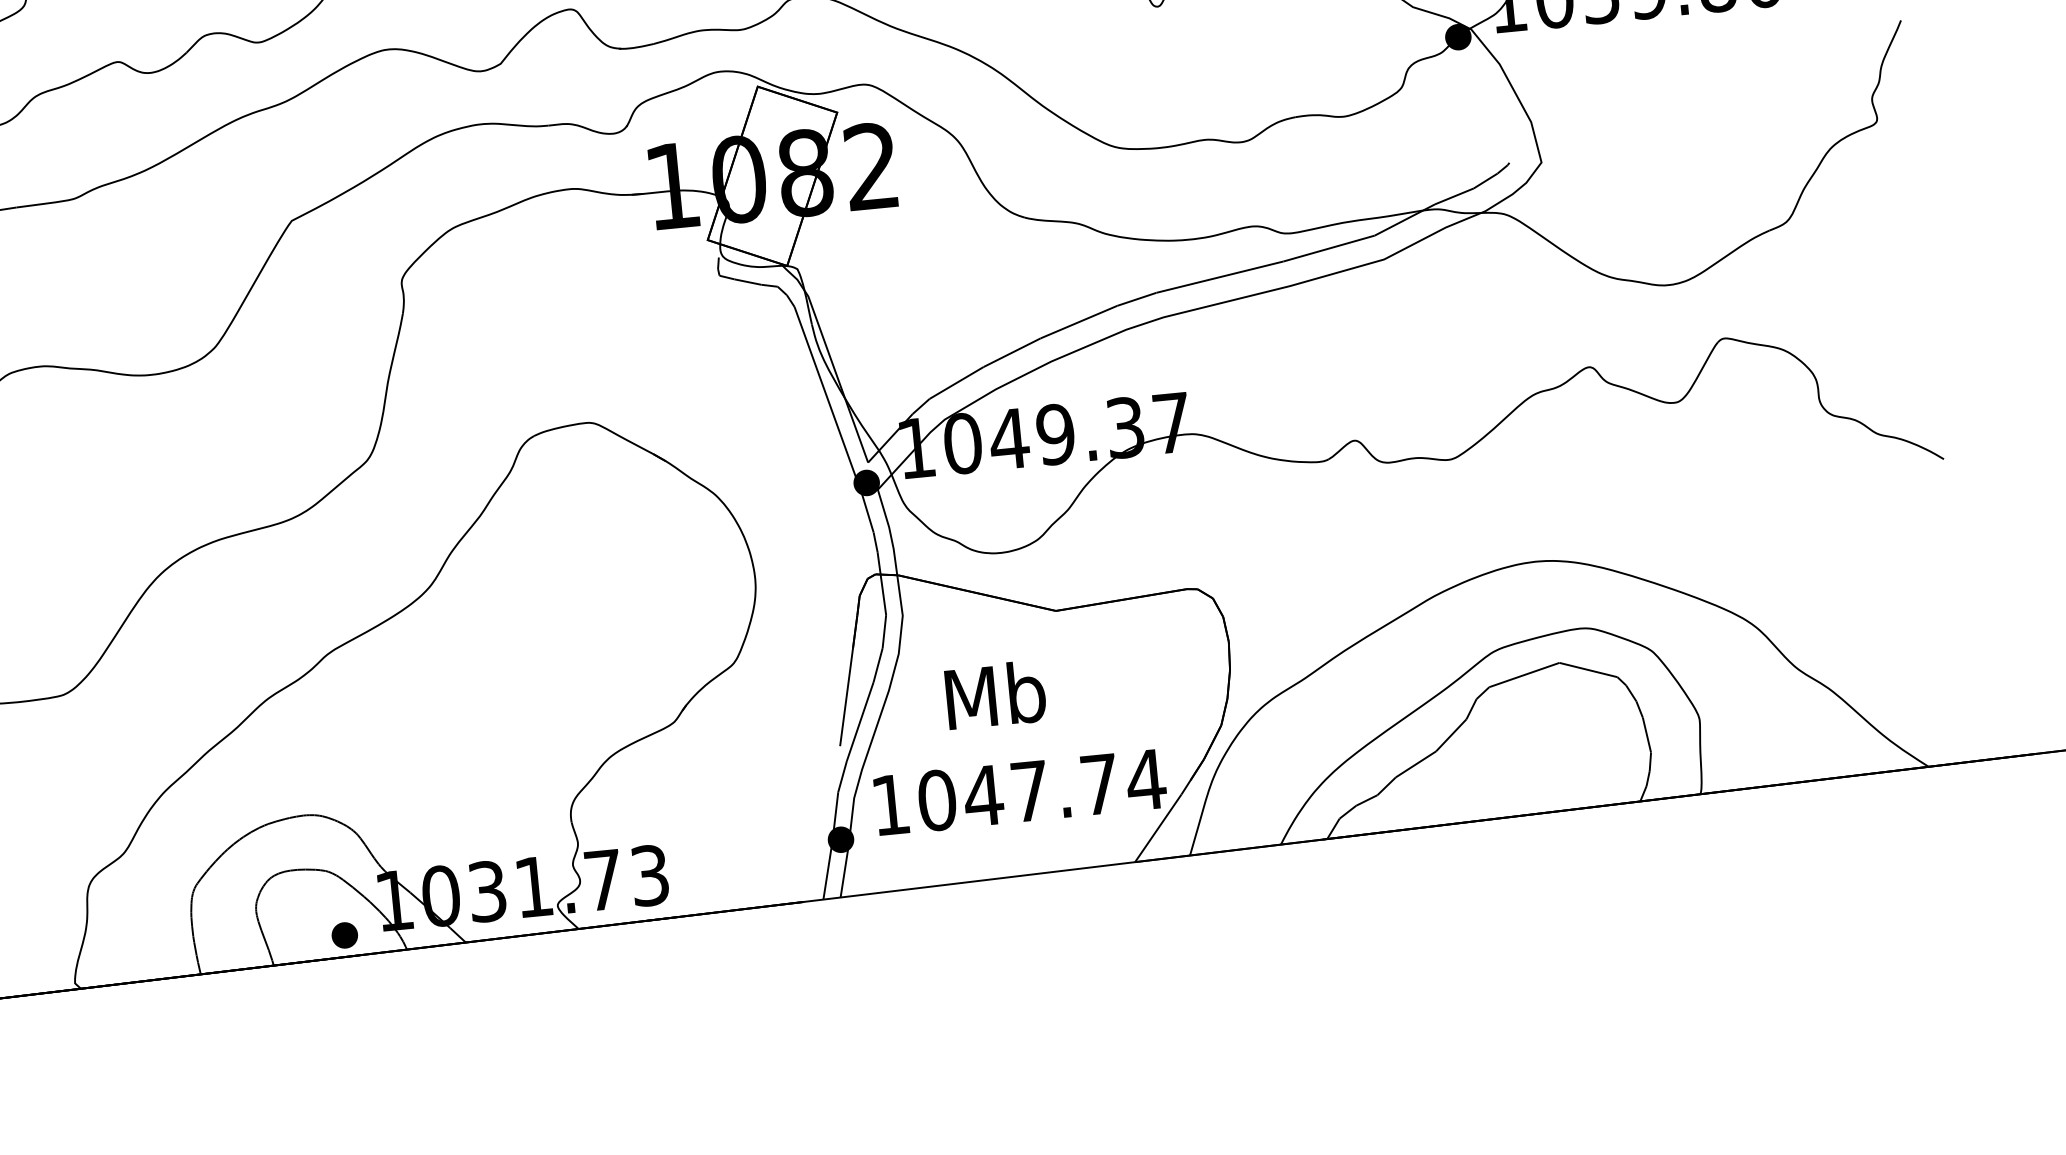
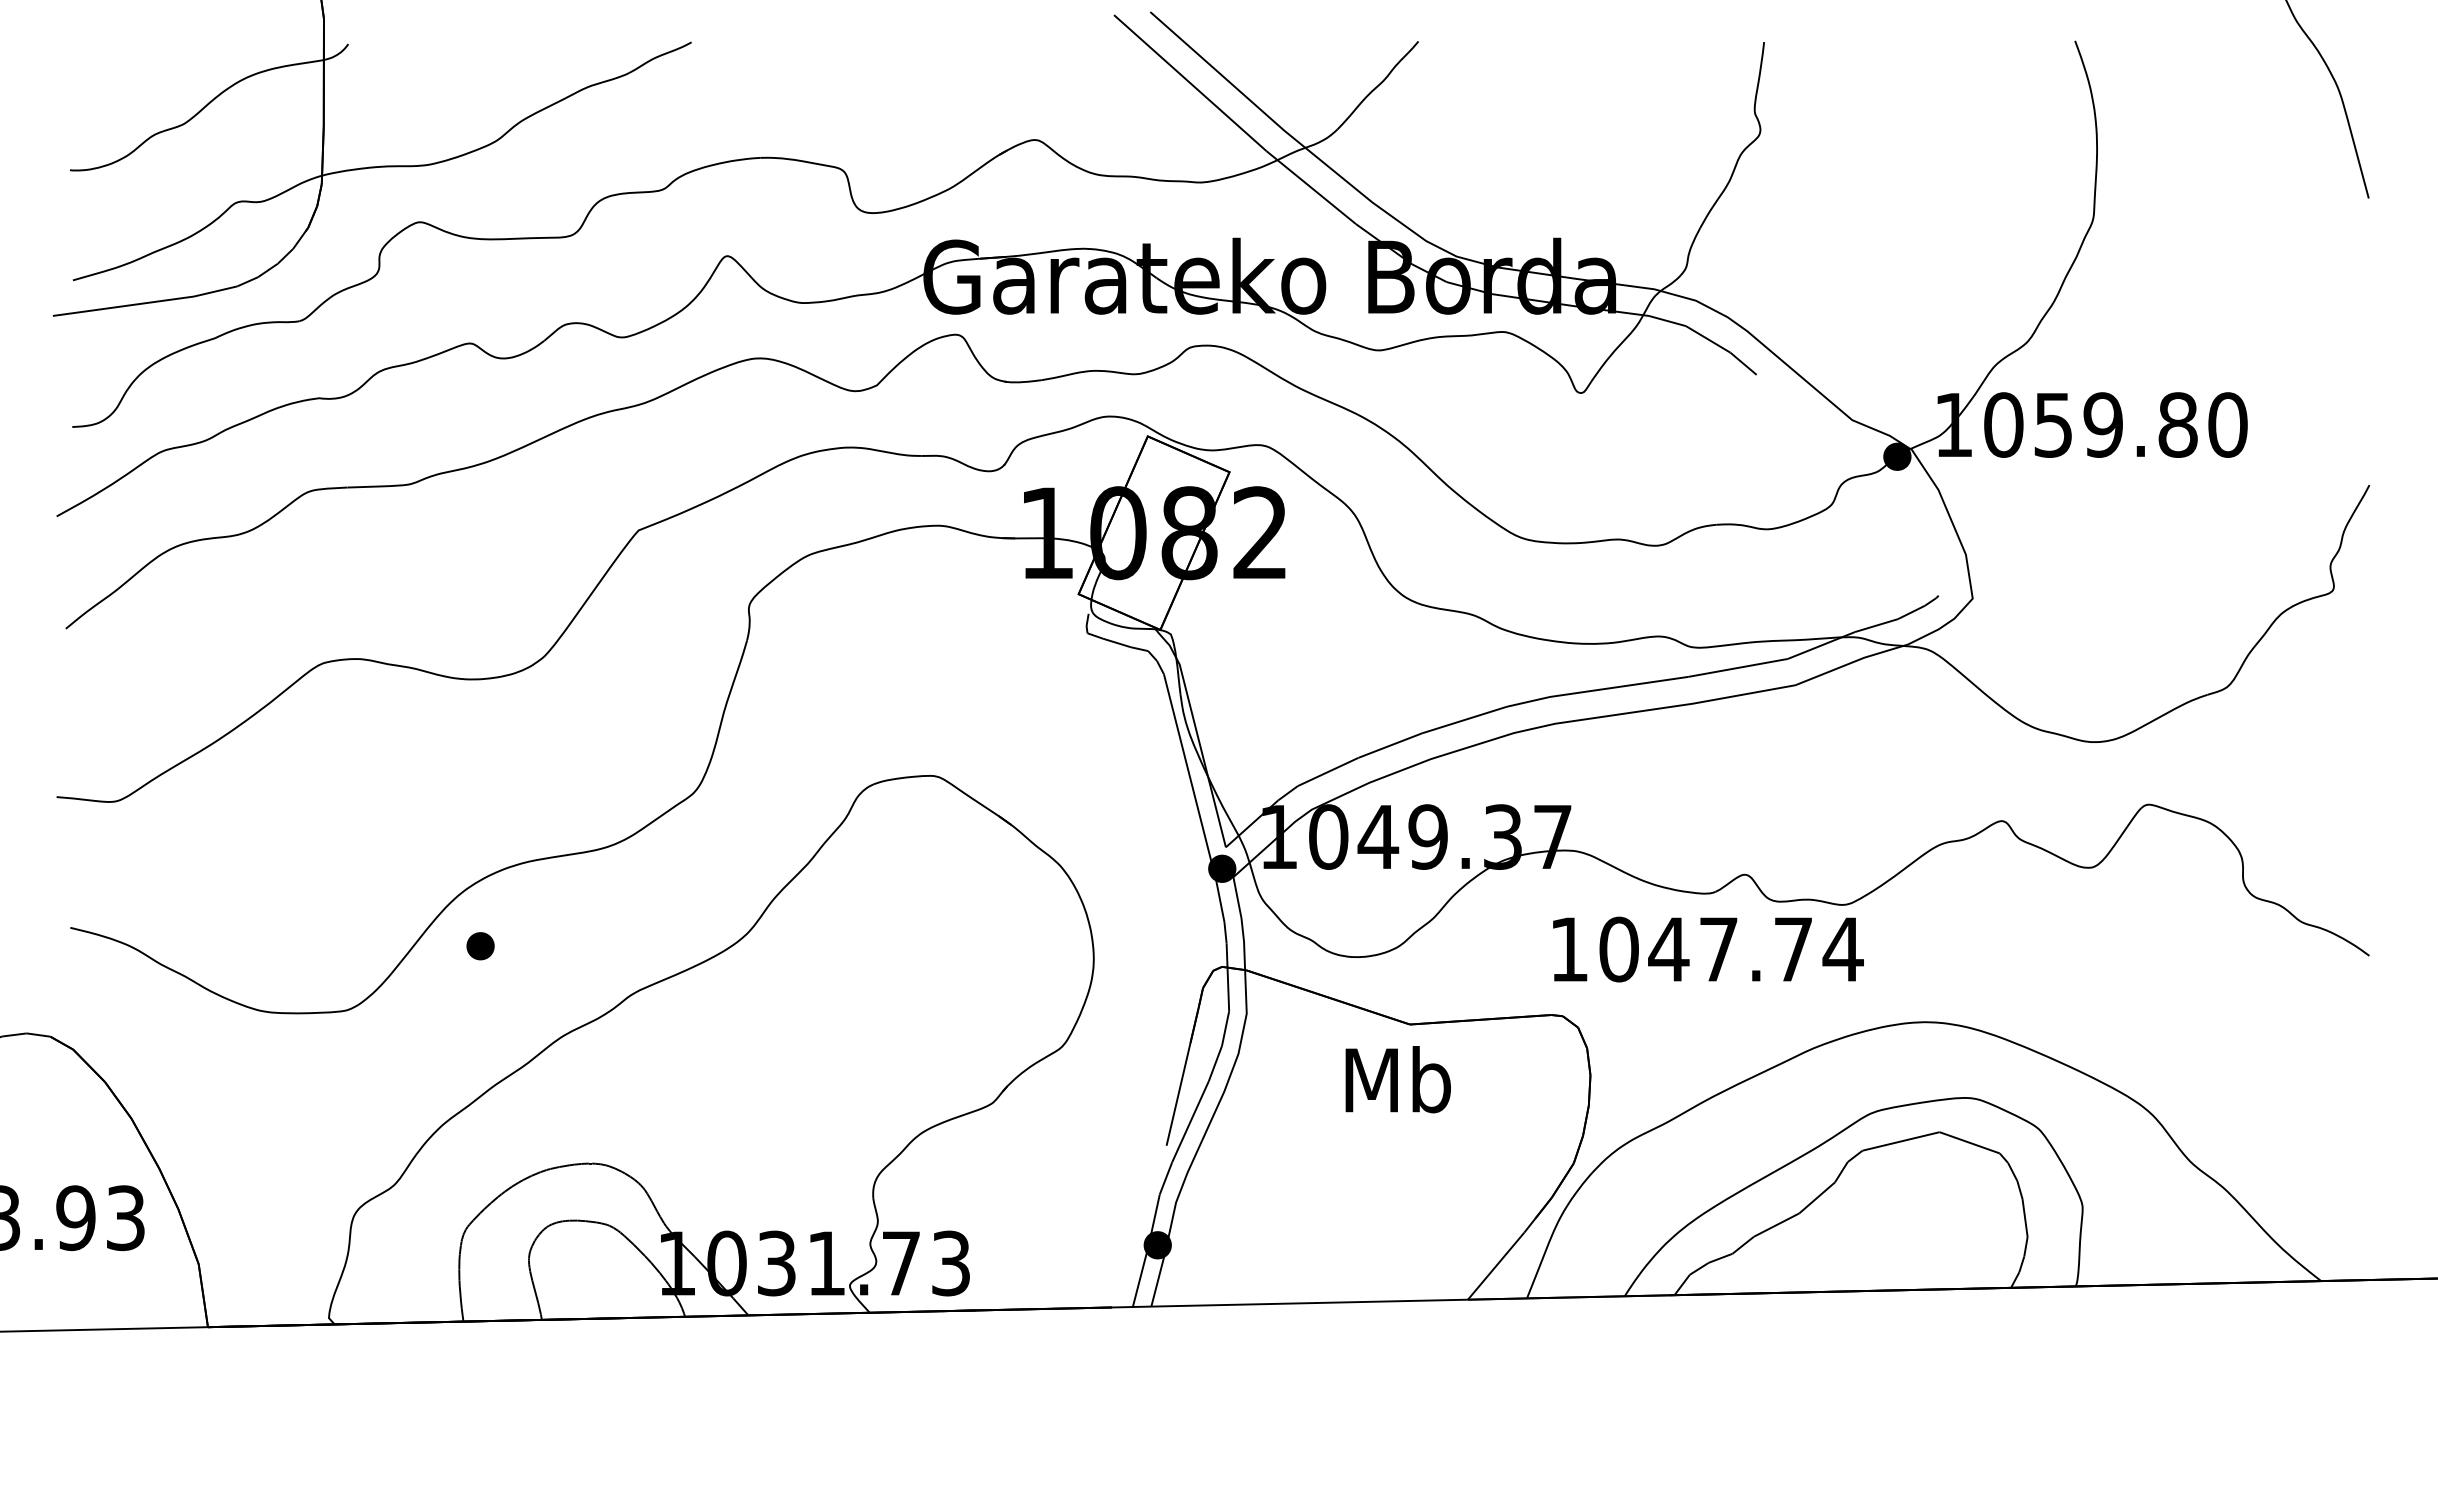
text: (995, 695) -> (1397, 1079), moved
text: (1020, 792) -> (1708, 949), moved
part: (344, 935) -> (480, 946), moved

